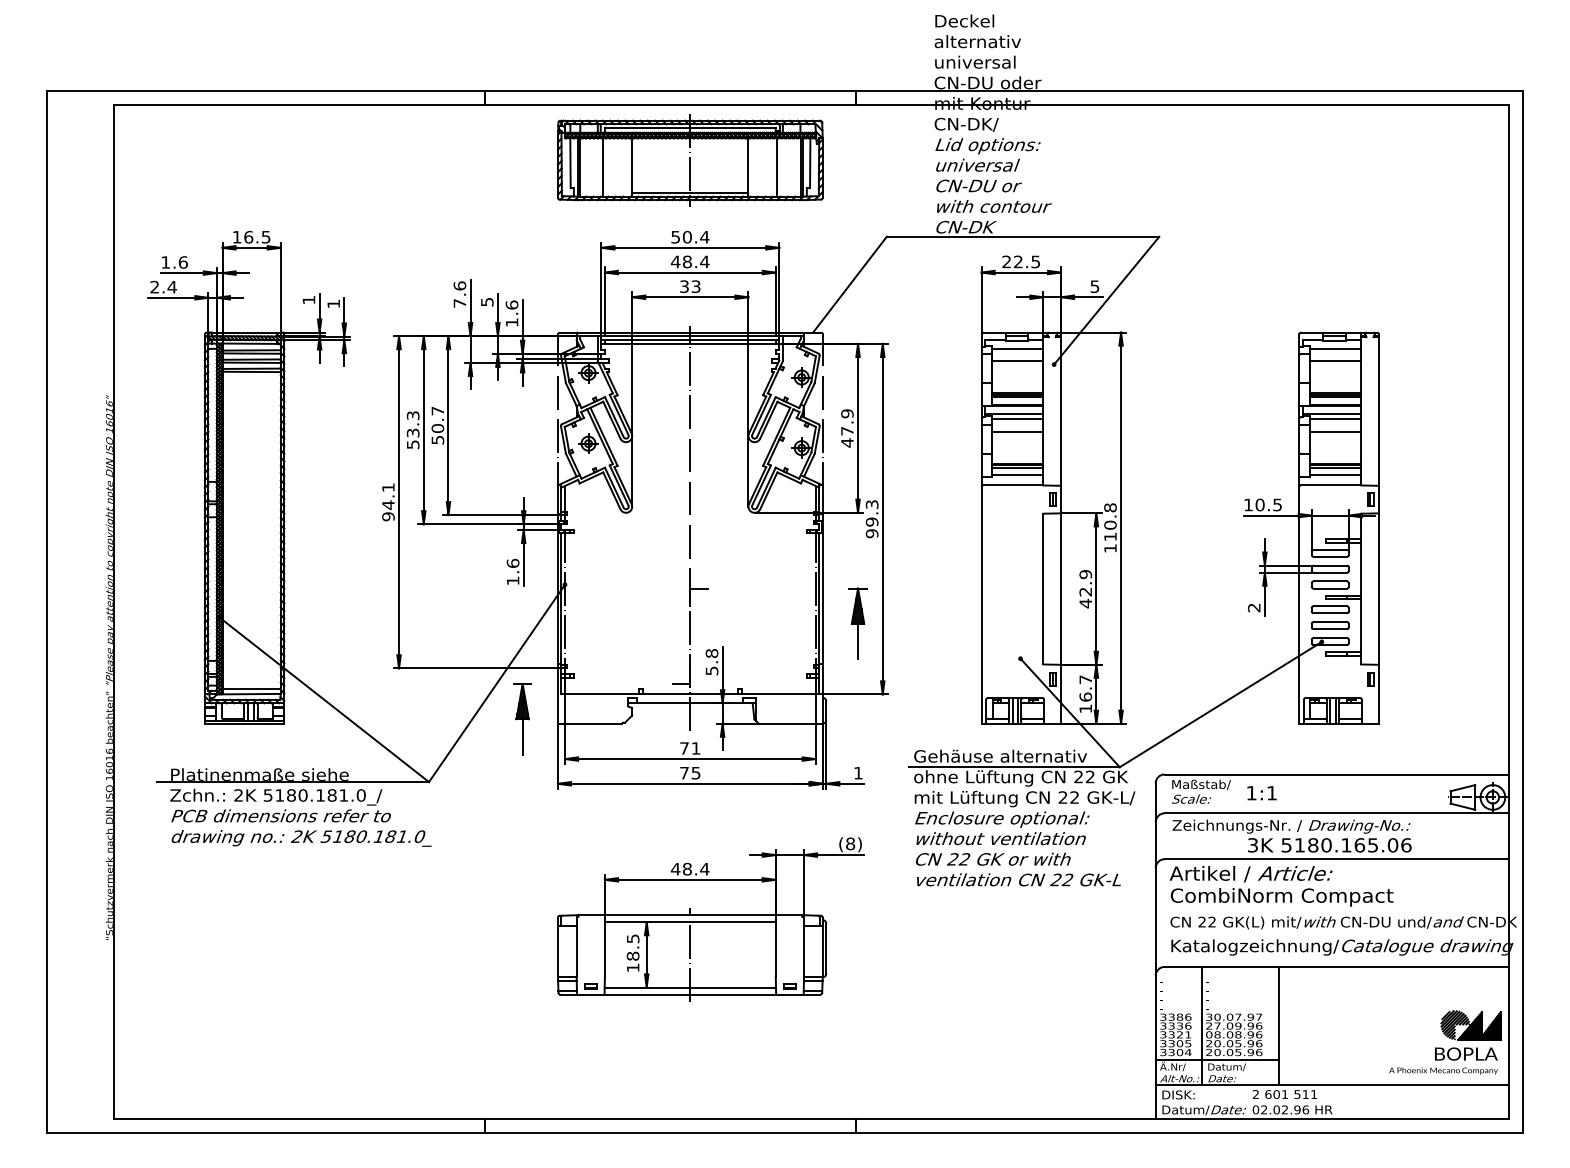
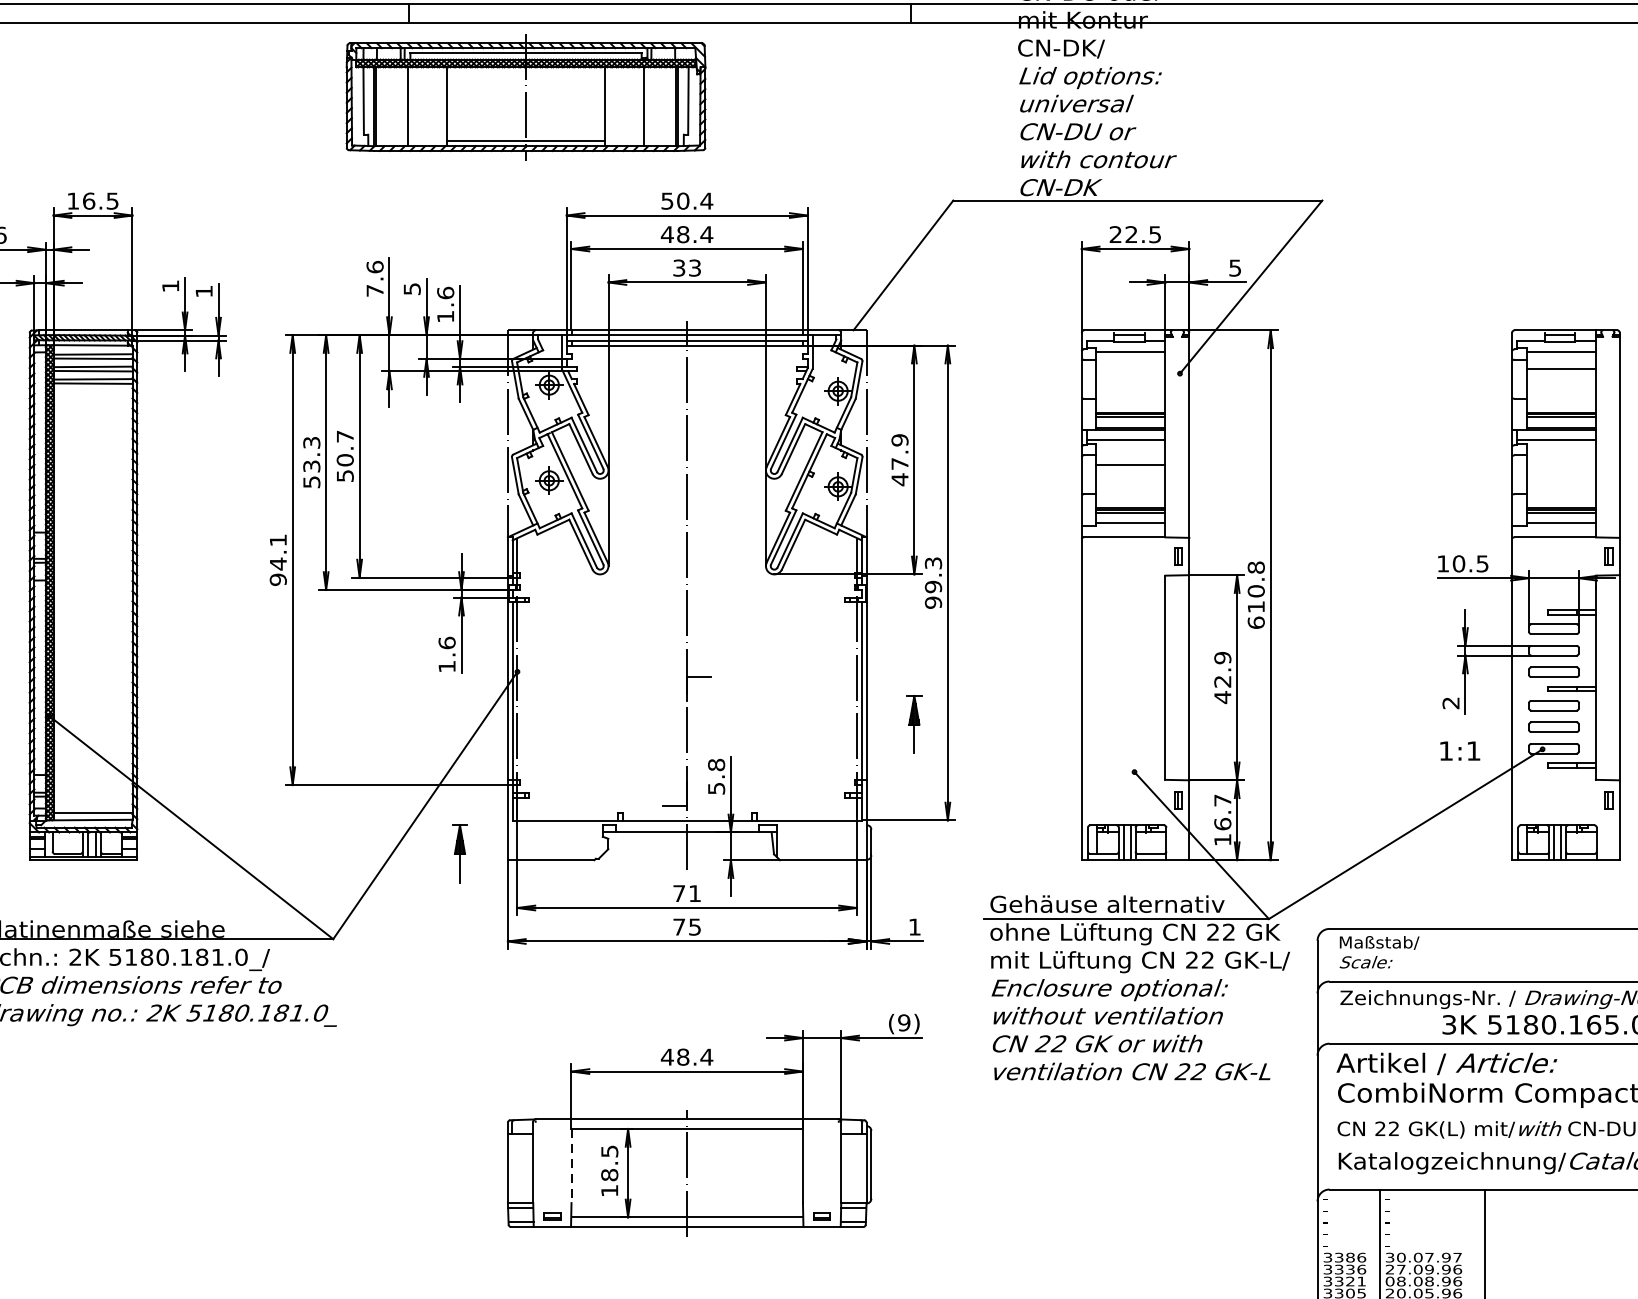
part: (689, 160) -> (524, 97), moved
line: (1017, 361) -> (1130, 369), removed
line: (1017, 419) -> (1130, 448), removed
line: (1335, 419) -> (1561, 448), removed
line: (1335, 431) -> (1561, 464), removed
text: (1110, 547) -> (1256, 621), 110.8 -> 610.8
part: (857, 623) -> (913, 724), size x0.6
part: (522, 718) -> (459, 853), size x0.6
text: (1261, 793) -> (1459, 751), moved
text: (850, 843) -> (904, 1022), (8) -> (9)
line: (604, 950) -> (570, 1167), solid -> dashed

